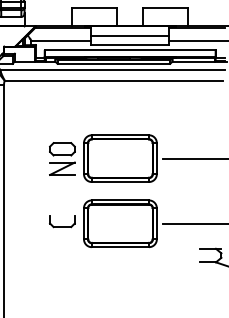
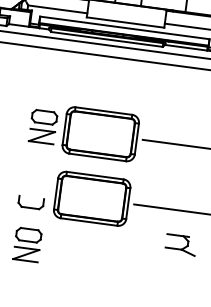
line: (130, 35) -> (127, 13), removed
part: (62, 221) -> (31, 202), moved
part: (62, 277) -> (27, 244), added

